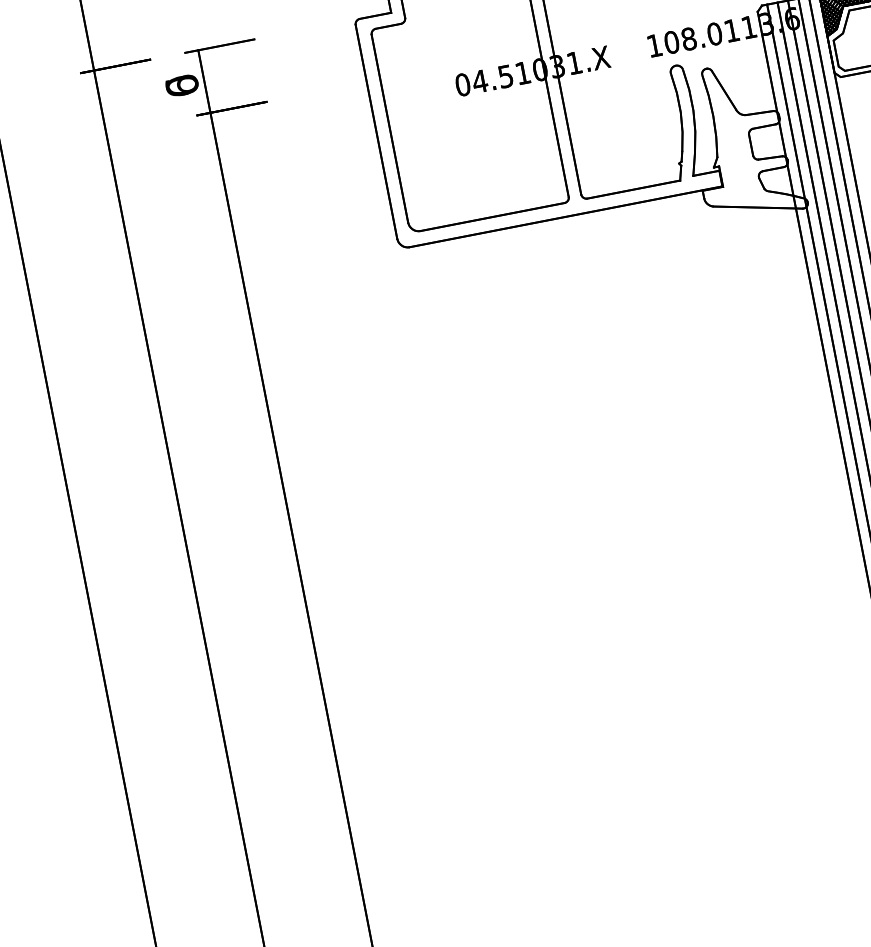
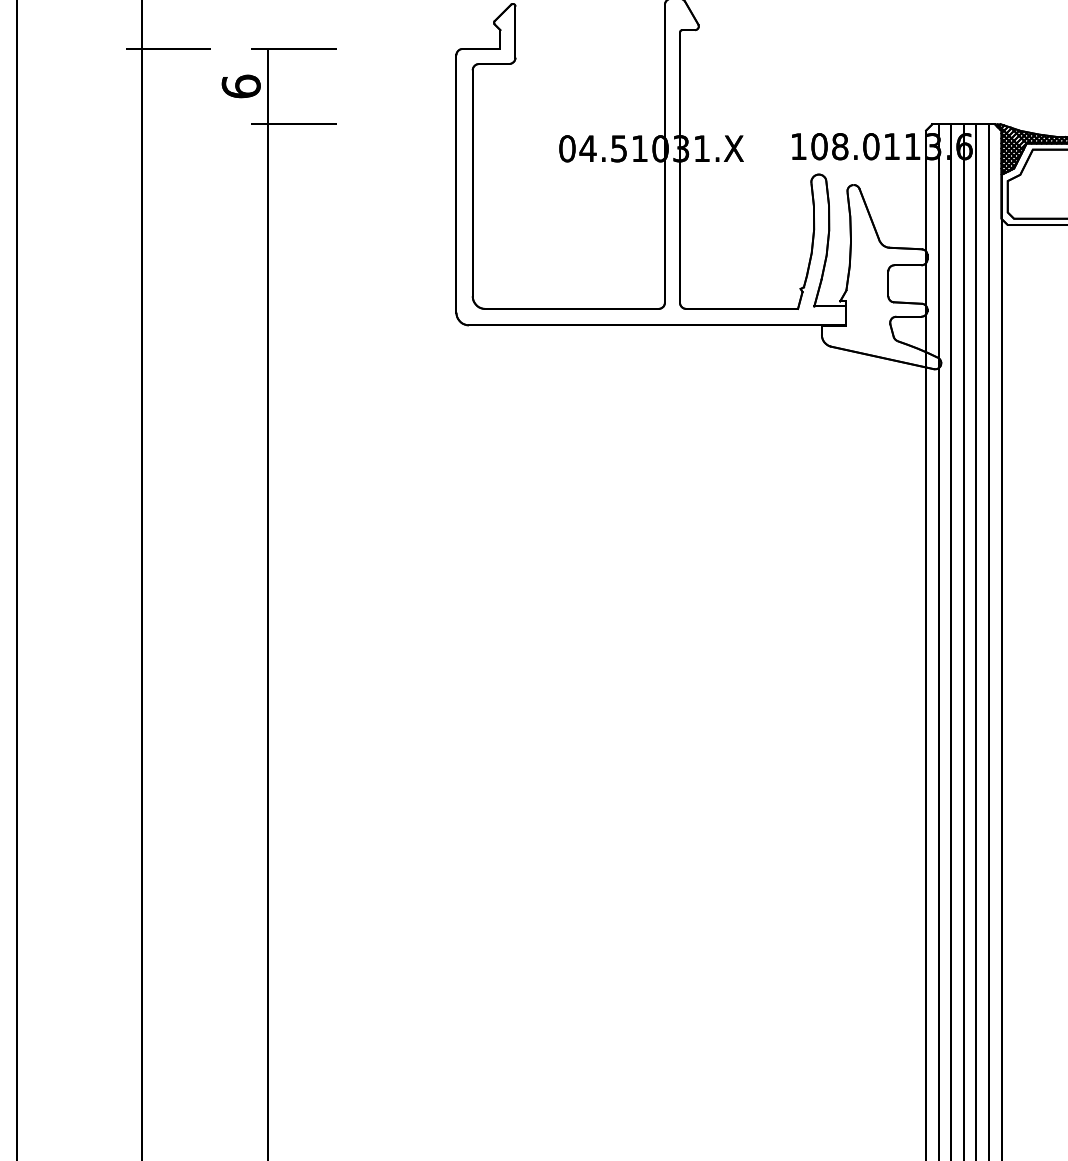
text: (181, 85) -> (240, 86), 0 -> 6

